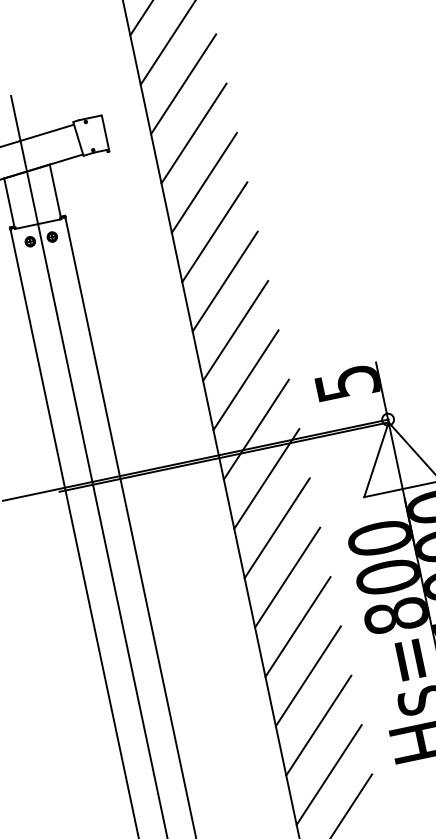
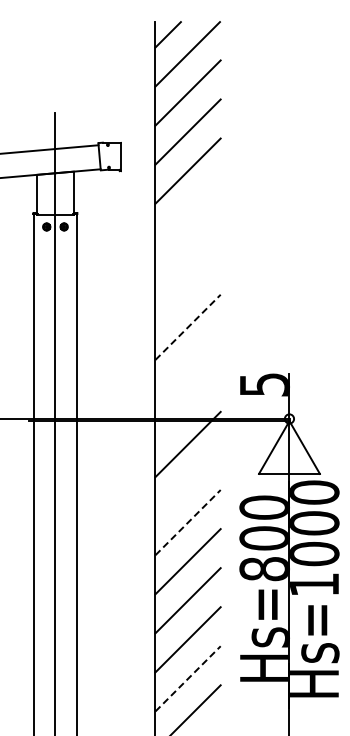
line: (203, 182) -> (187, 209), removed
line: (213, 231) -> (187, 248), removed
line: (224, 280) -> (187, 287), removed
line: (236, 330) -> (188, 327), solid -> dashed
line: (245, 380) -> (187, 366), removed
line: (255, 429) -> (187, 405), removed
line: (276, 528) -> (187, 483), removed
line: (288, 577) -> (188, 522), solid -> dashed
line: (329, 774) -> (188, 678), solid -> dashed

